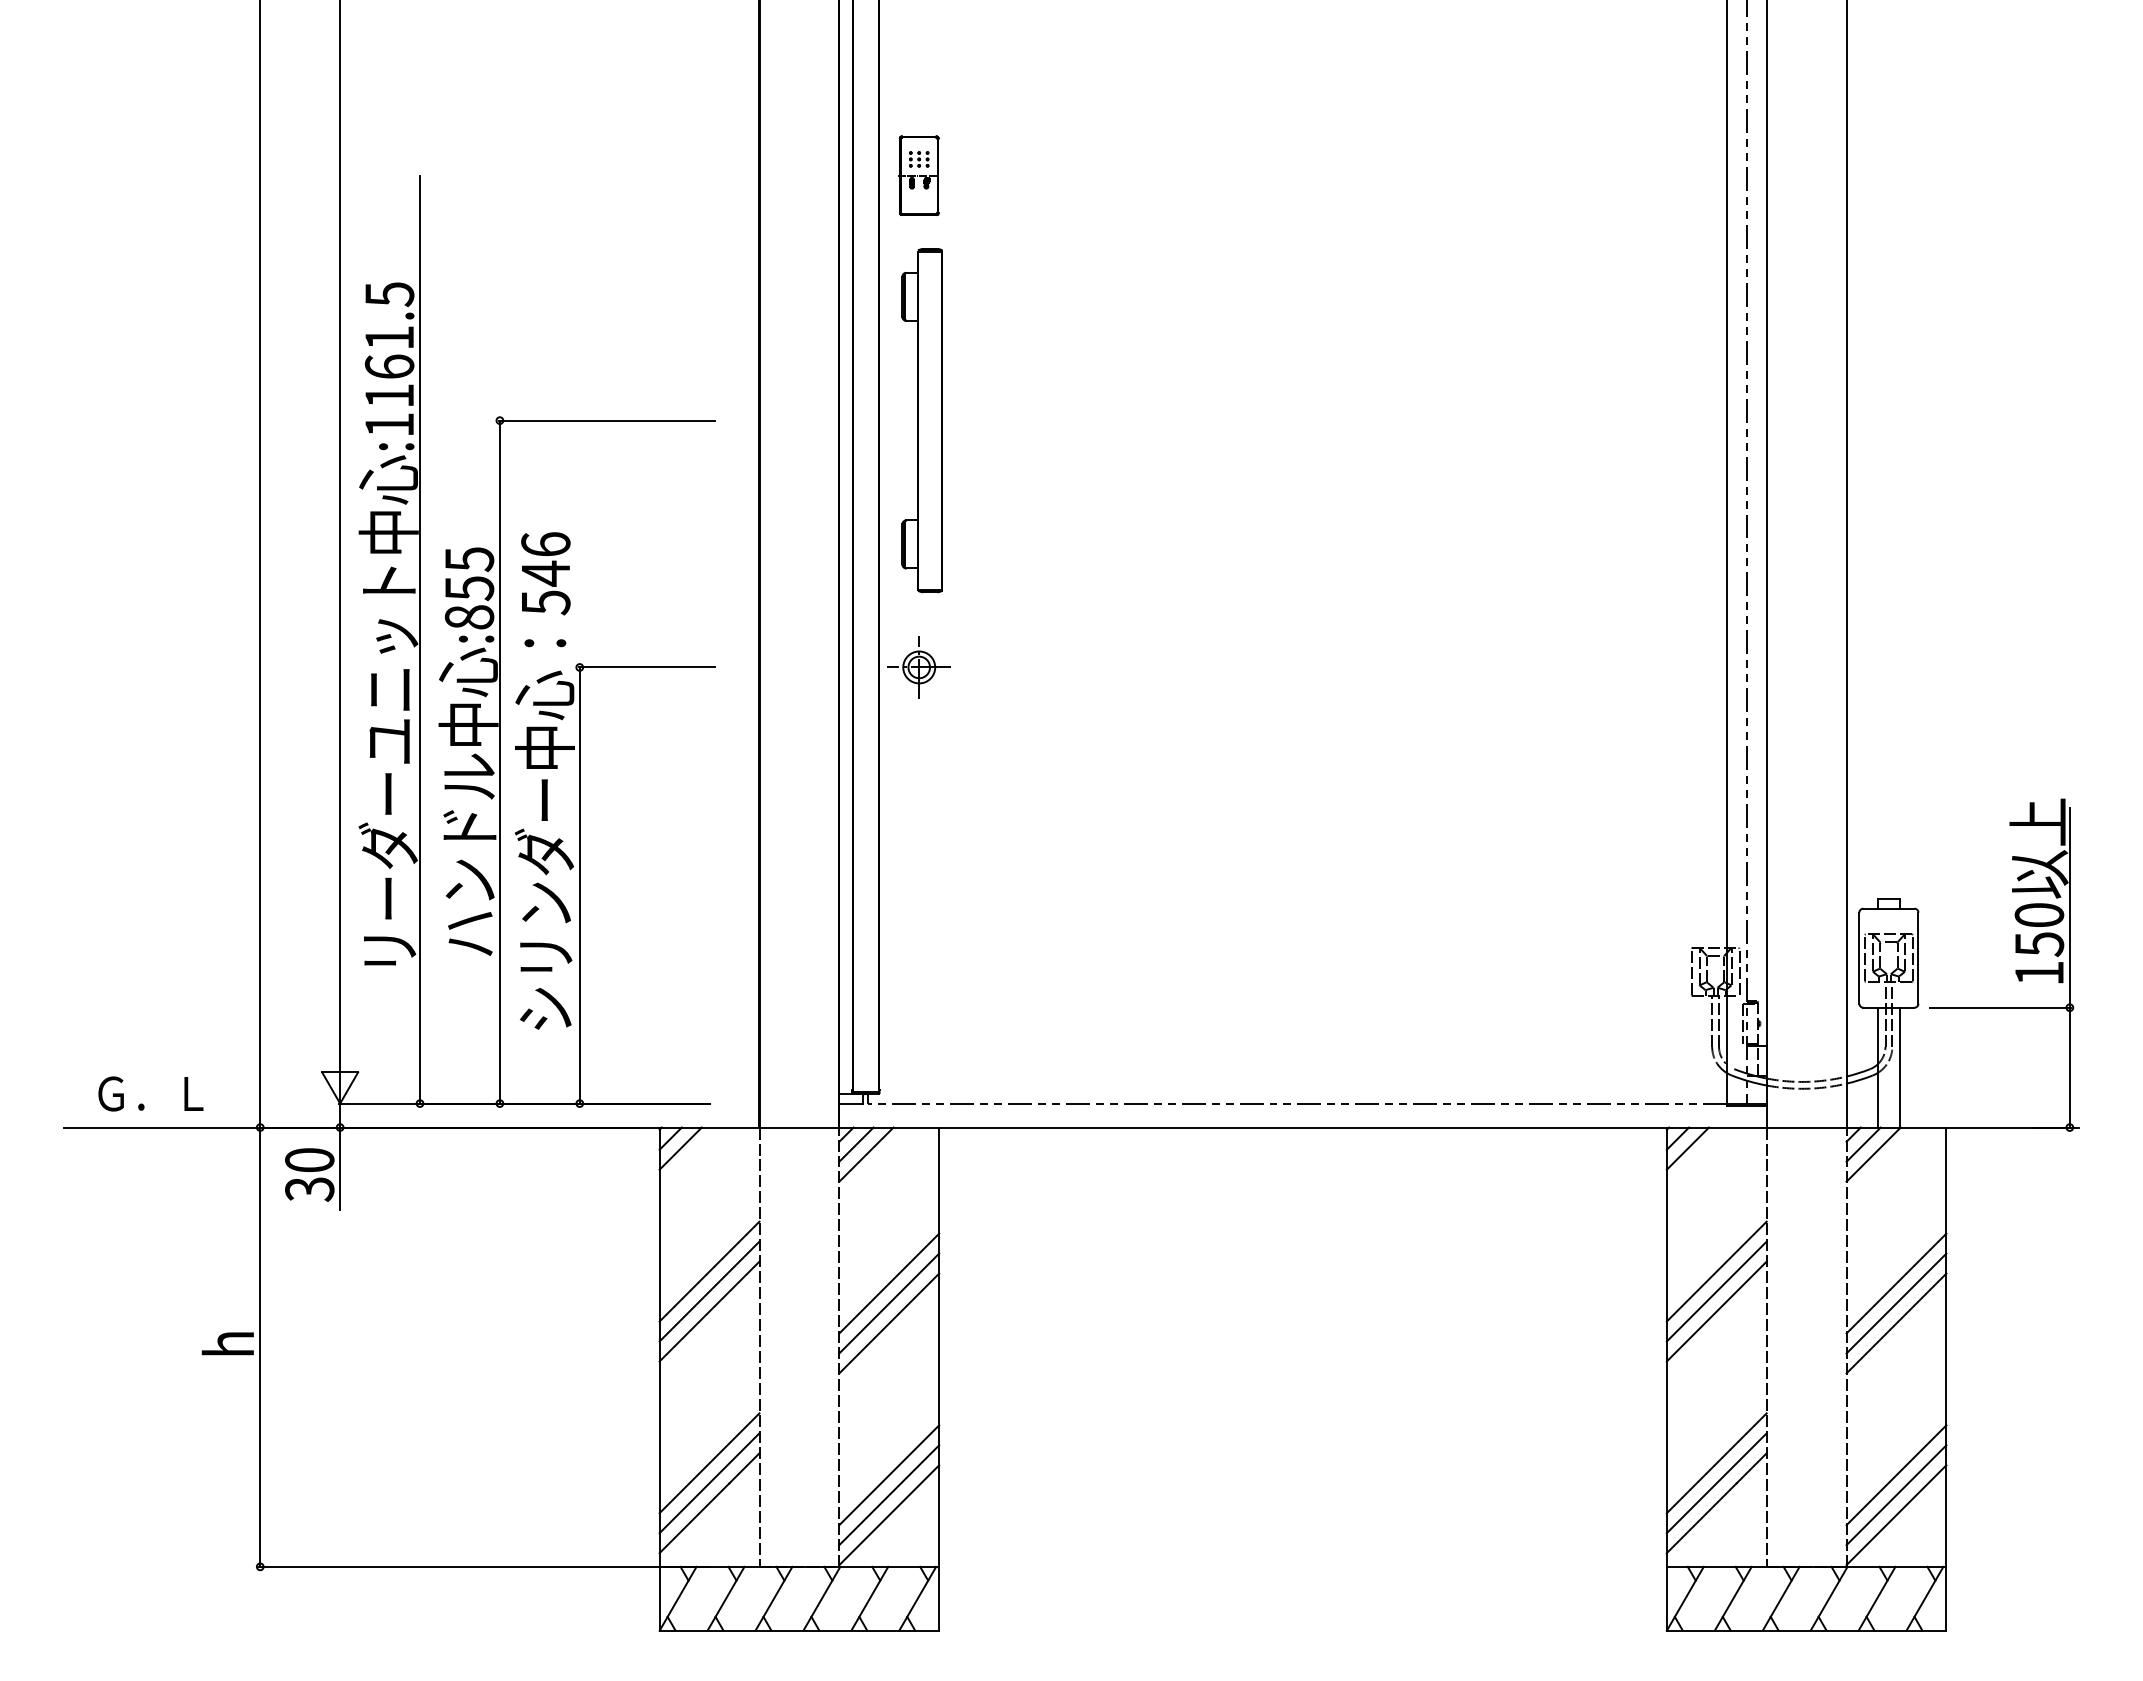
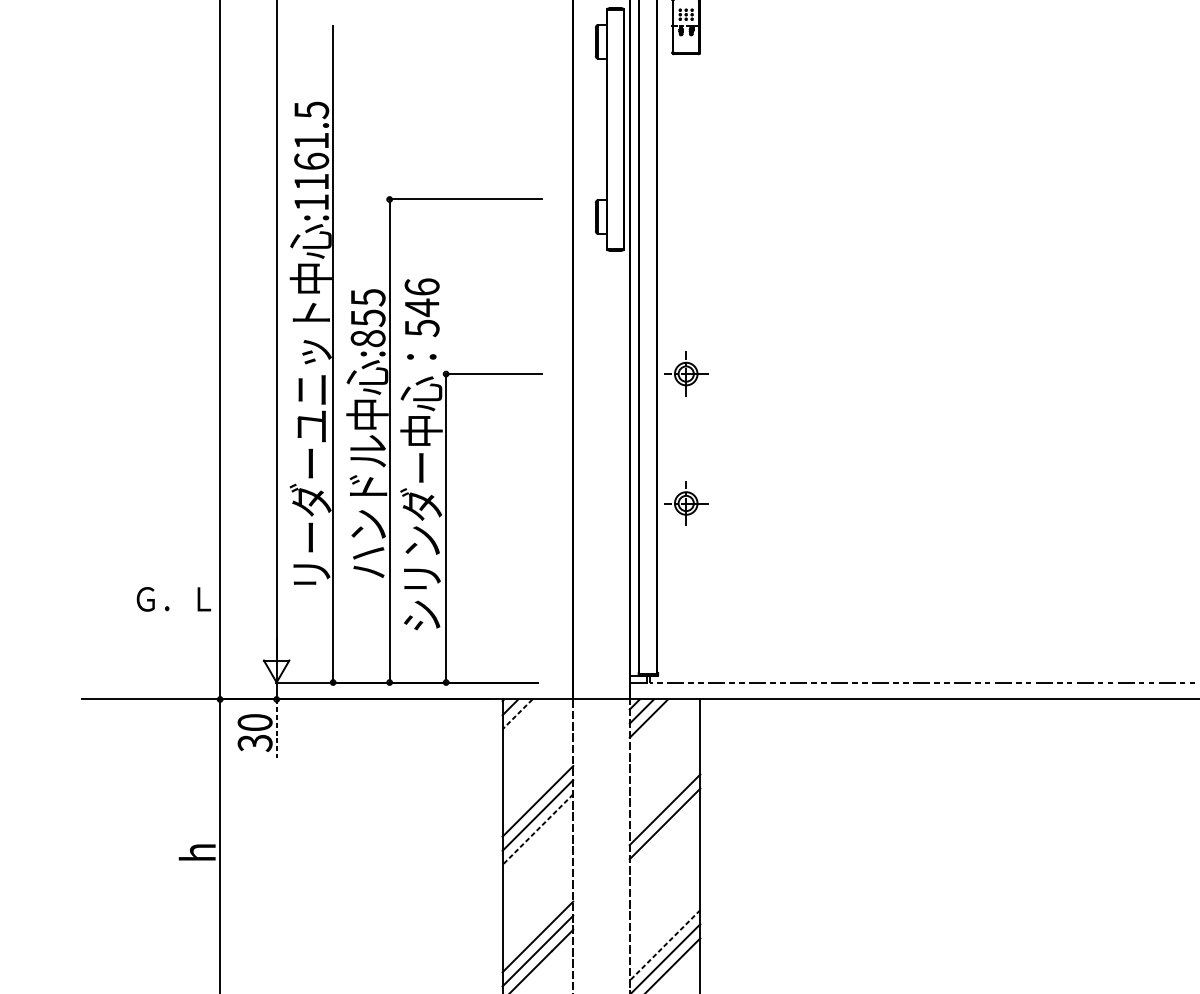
part: (921, 420) -> (609, 129), moved
part: (918, 850) -> (685, 503), added
text: (150, 1093) -> (173, 599), moved
line: (680, 1148) -> (517, 714), solid -> dashed
line: (340, 1169) -> (276, 729), solid -> dashed
line: (709, 1311) -> (537, 829), solid -> dashed
line: (889, 1323) -> (665, 838), removed
line: (889, 1475) -> (665, 945), solid -> dashed

